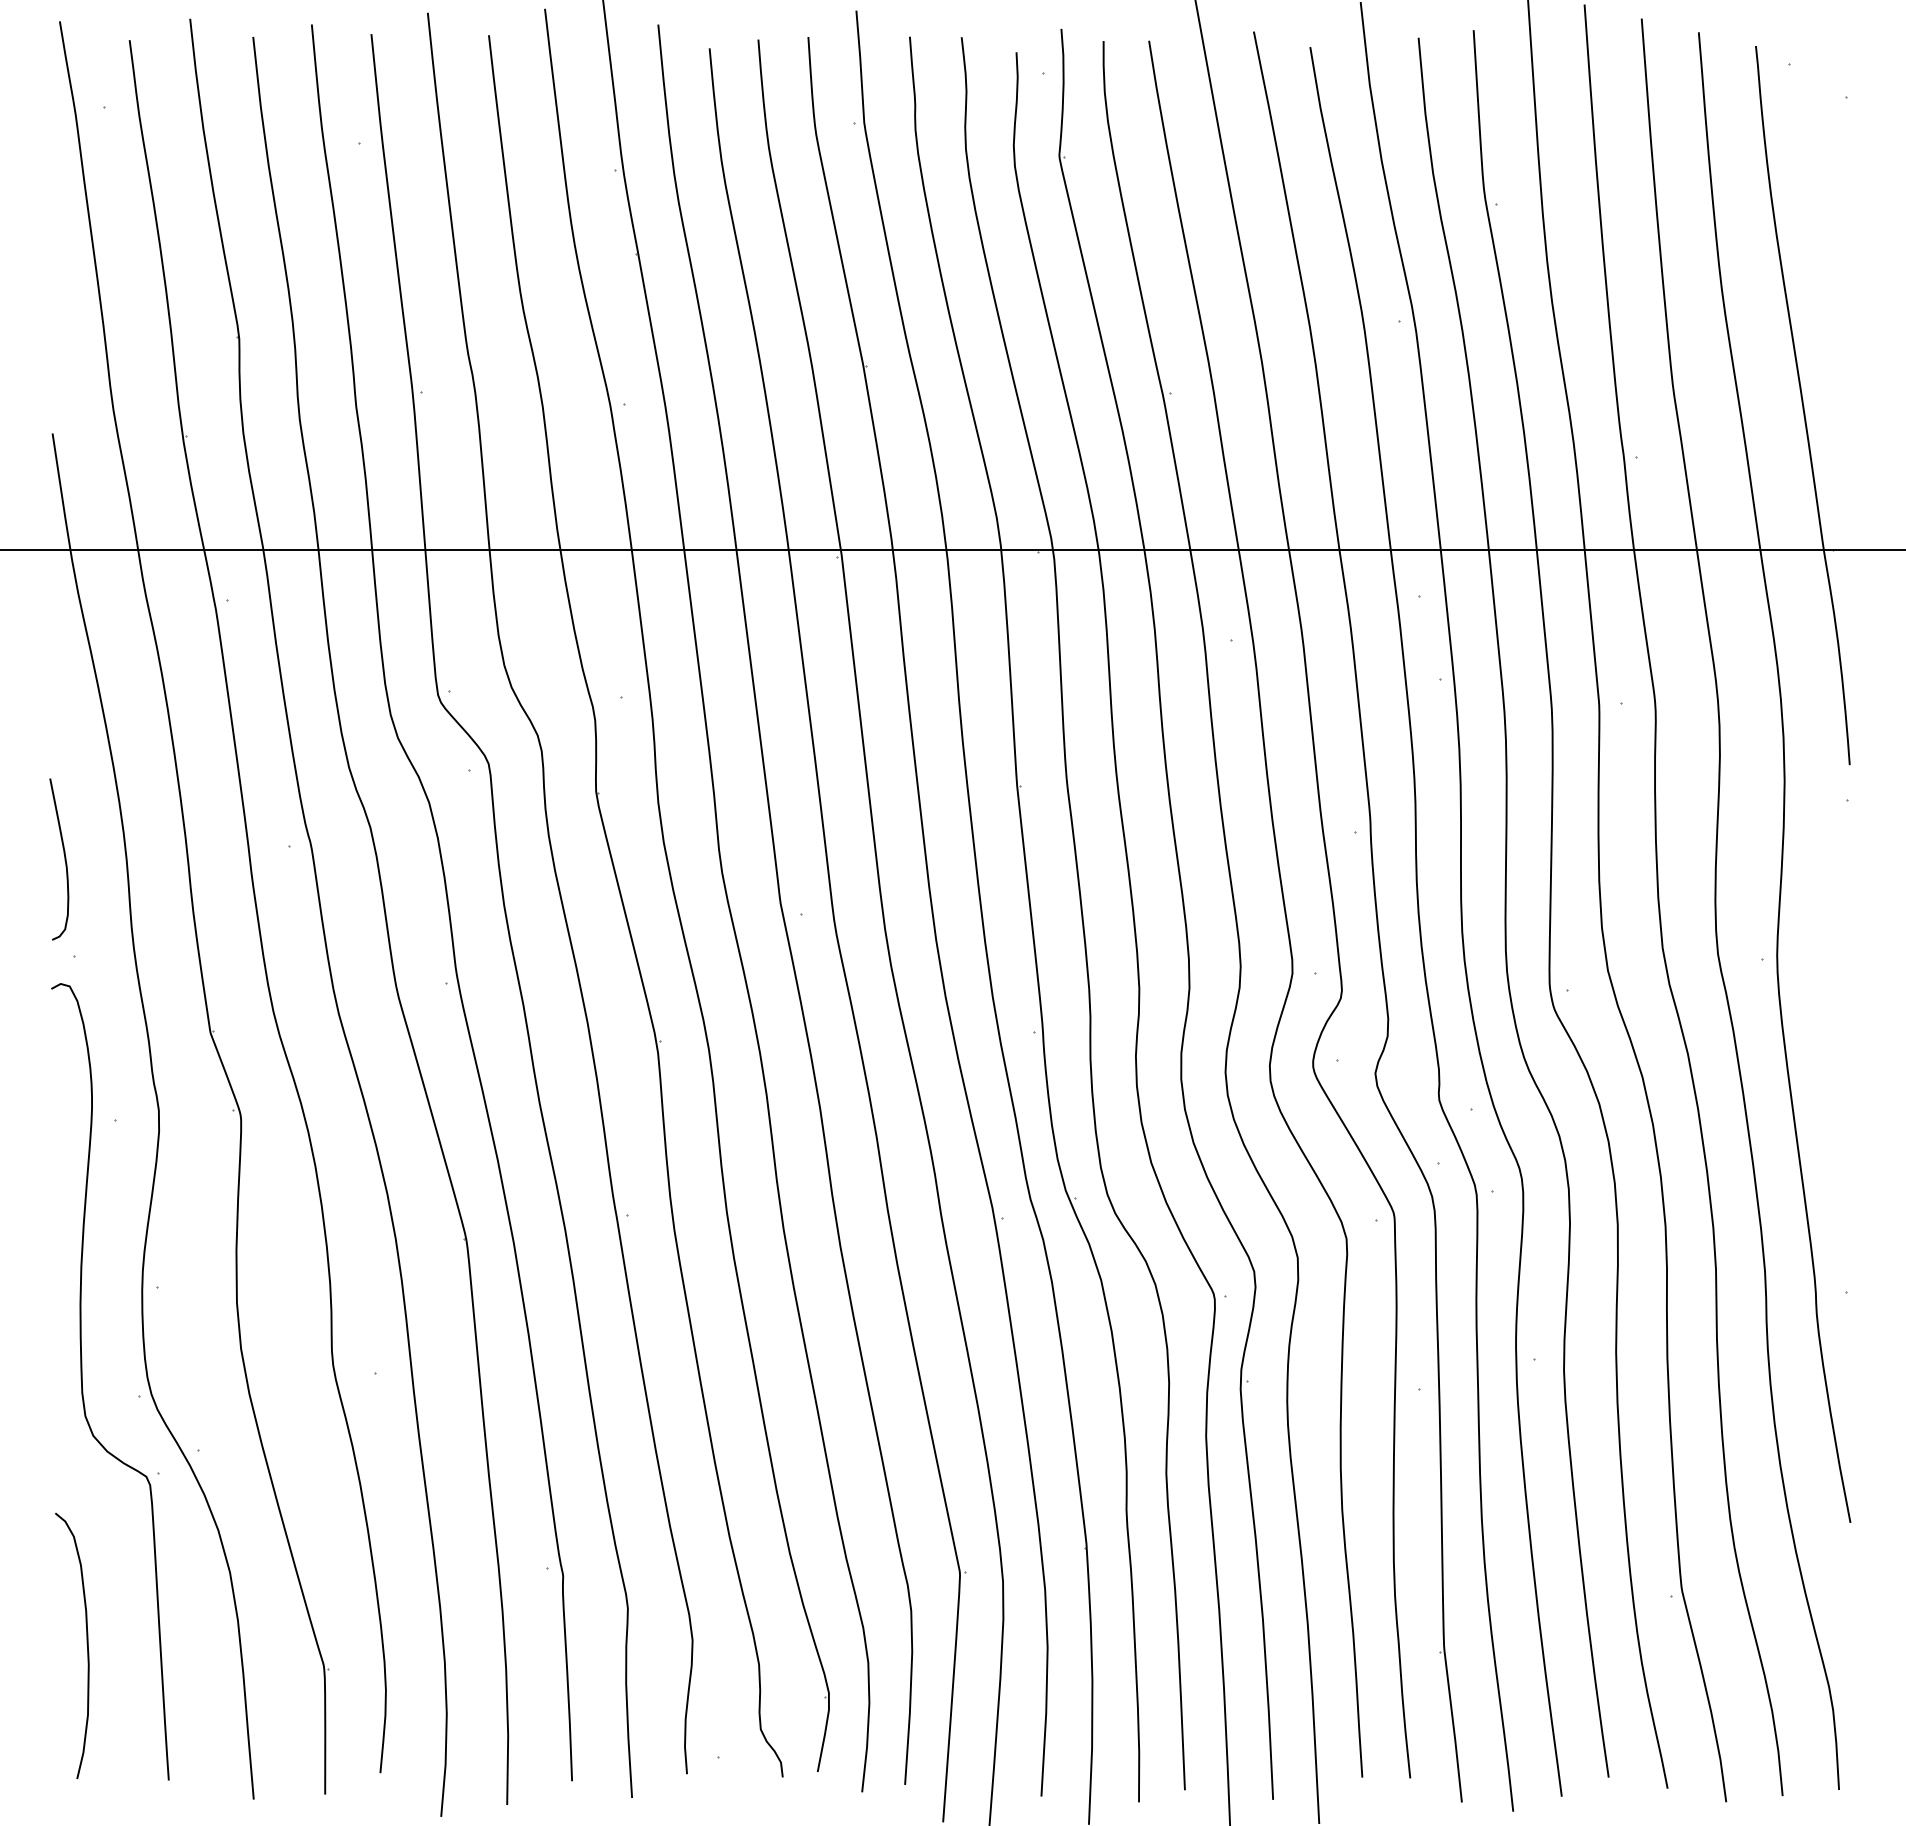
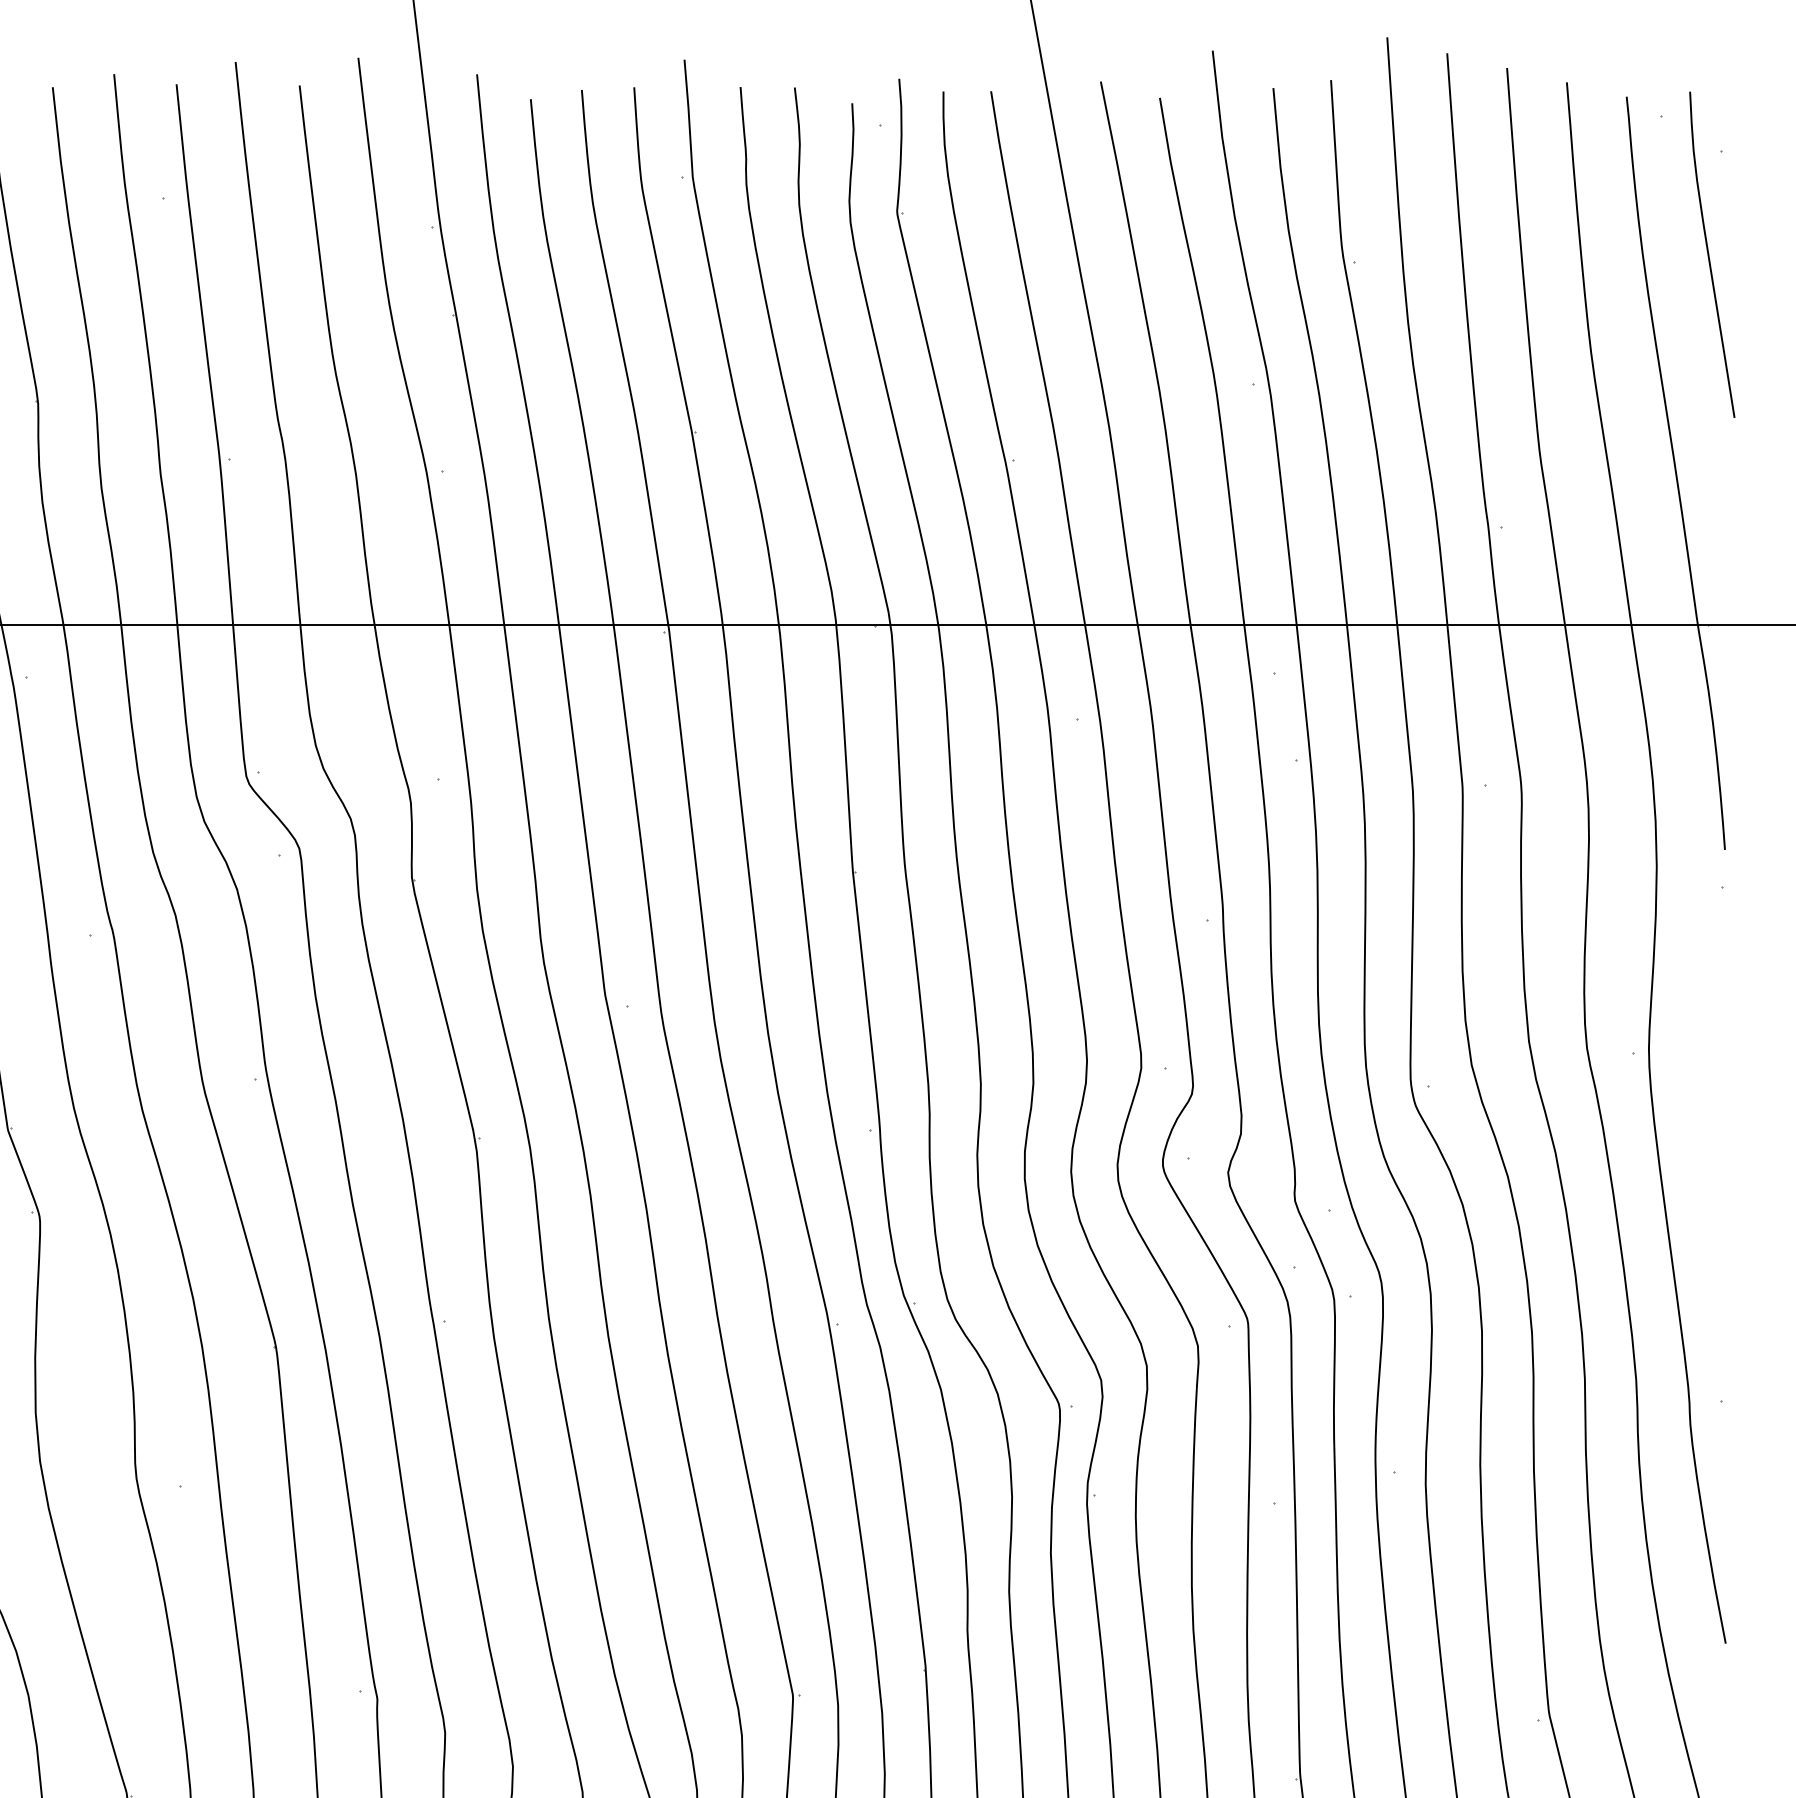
curve: (1835, 198) -> (1710, 256), added

